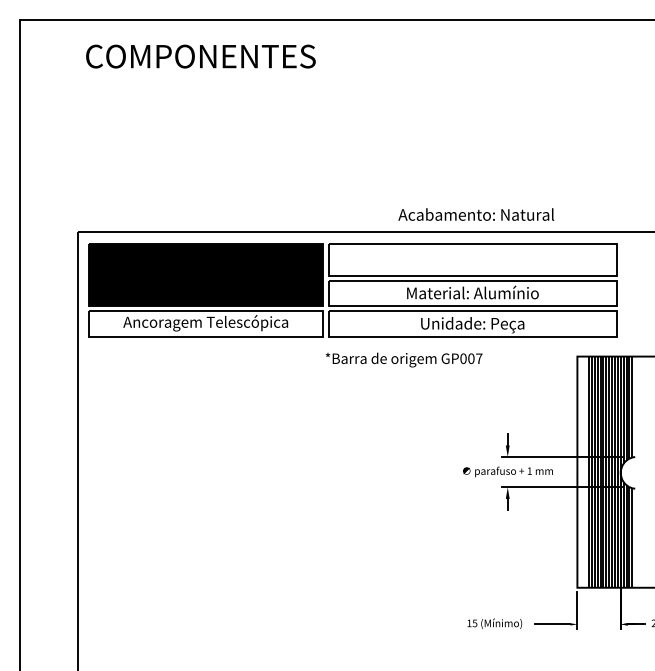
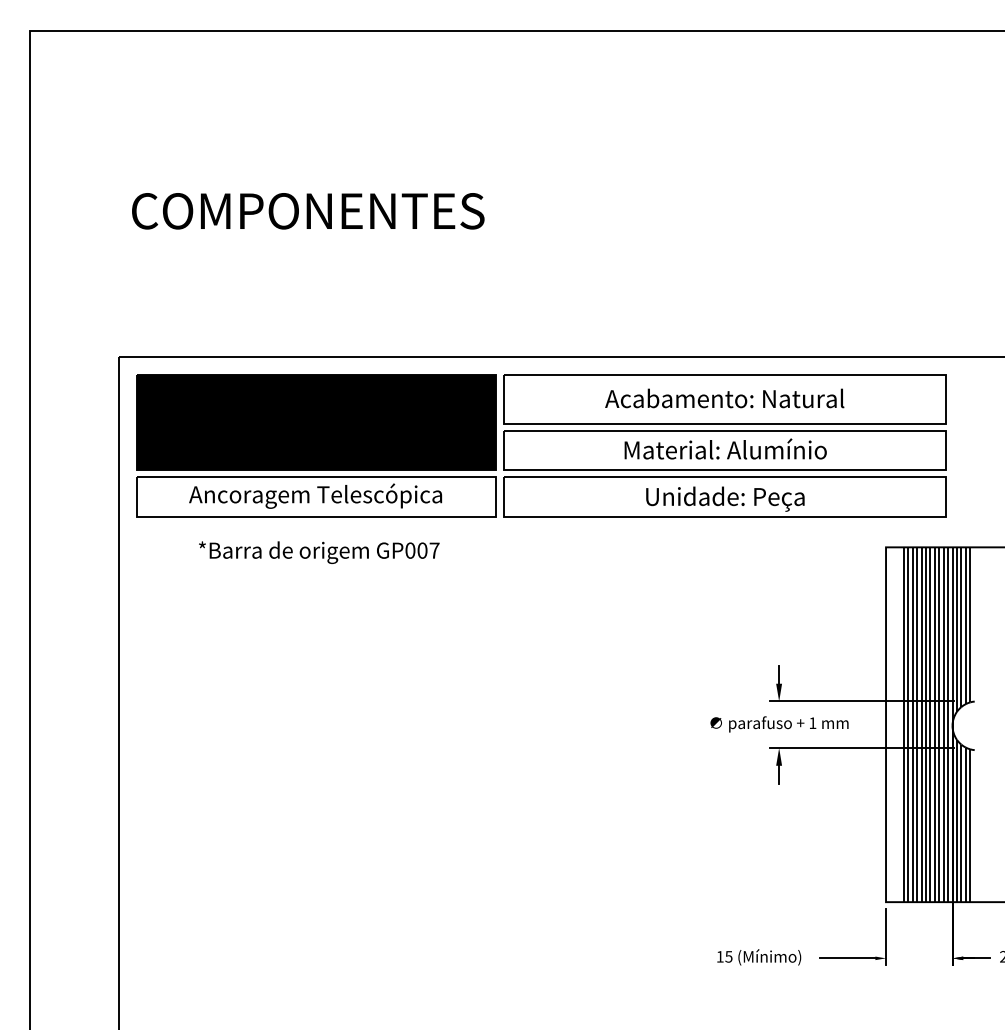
text: (200, 56) -> (307, 211), moved
text: (476, 214) -> (725, 398), moved
text: (403, 359) -> (318, 551), moved

